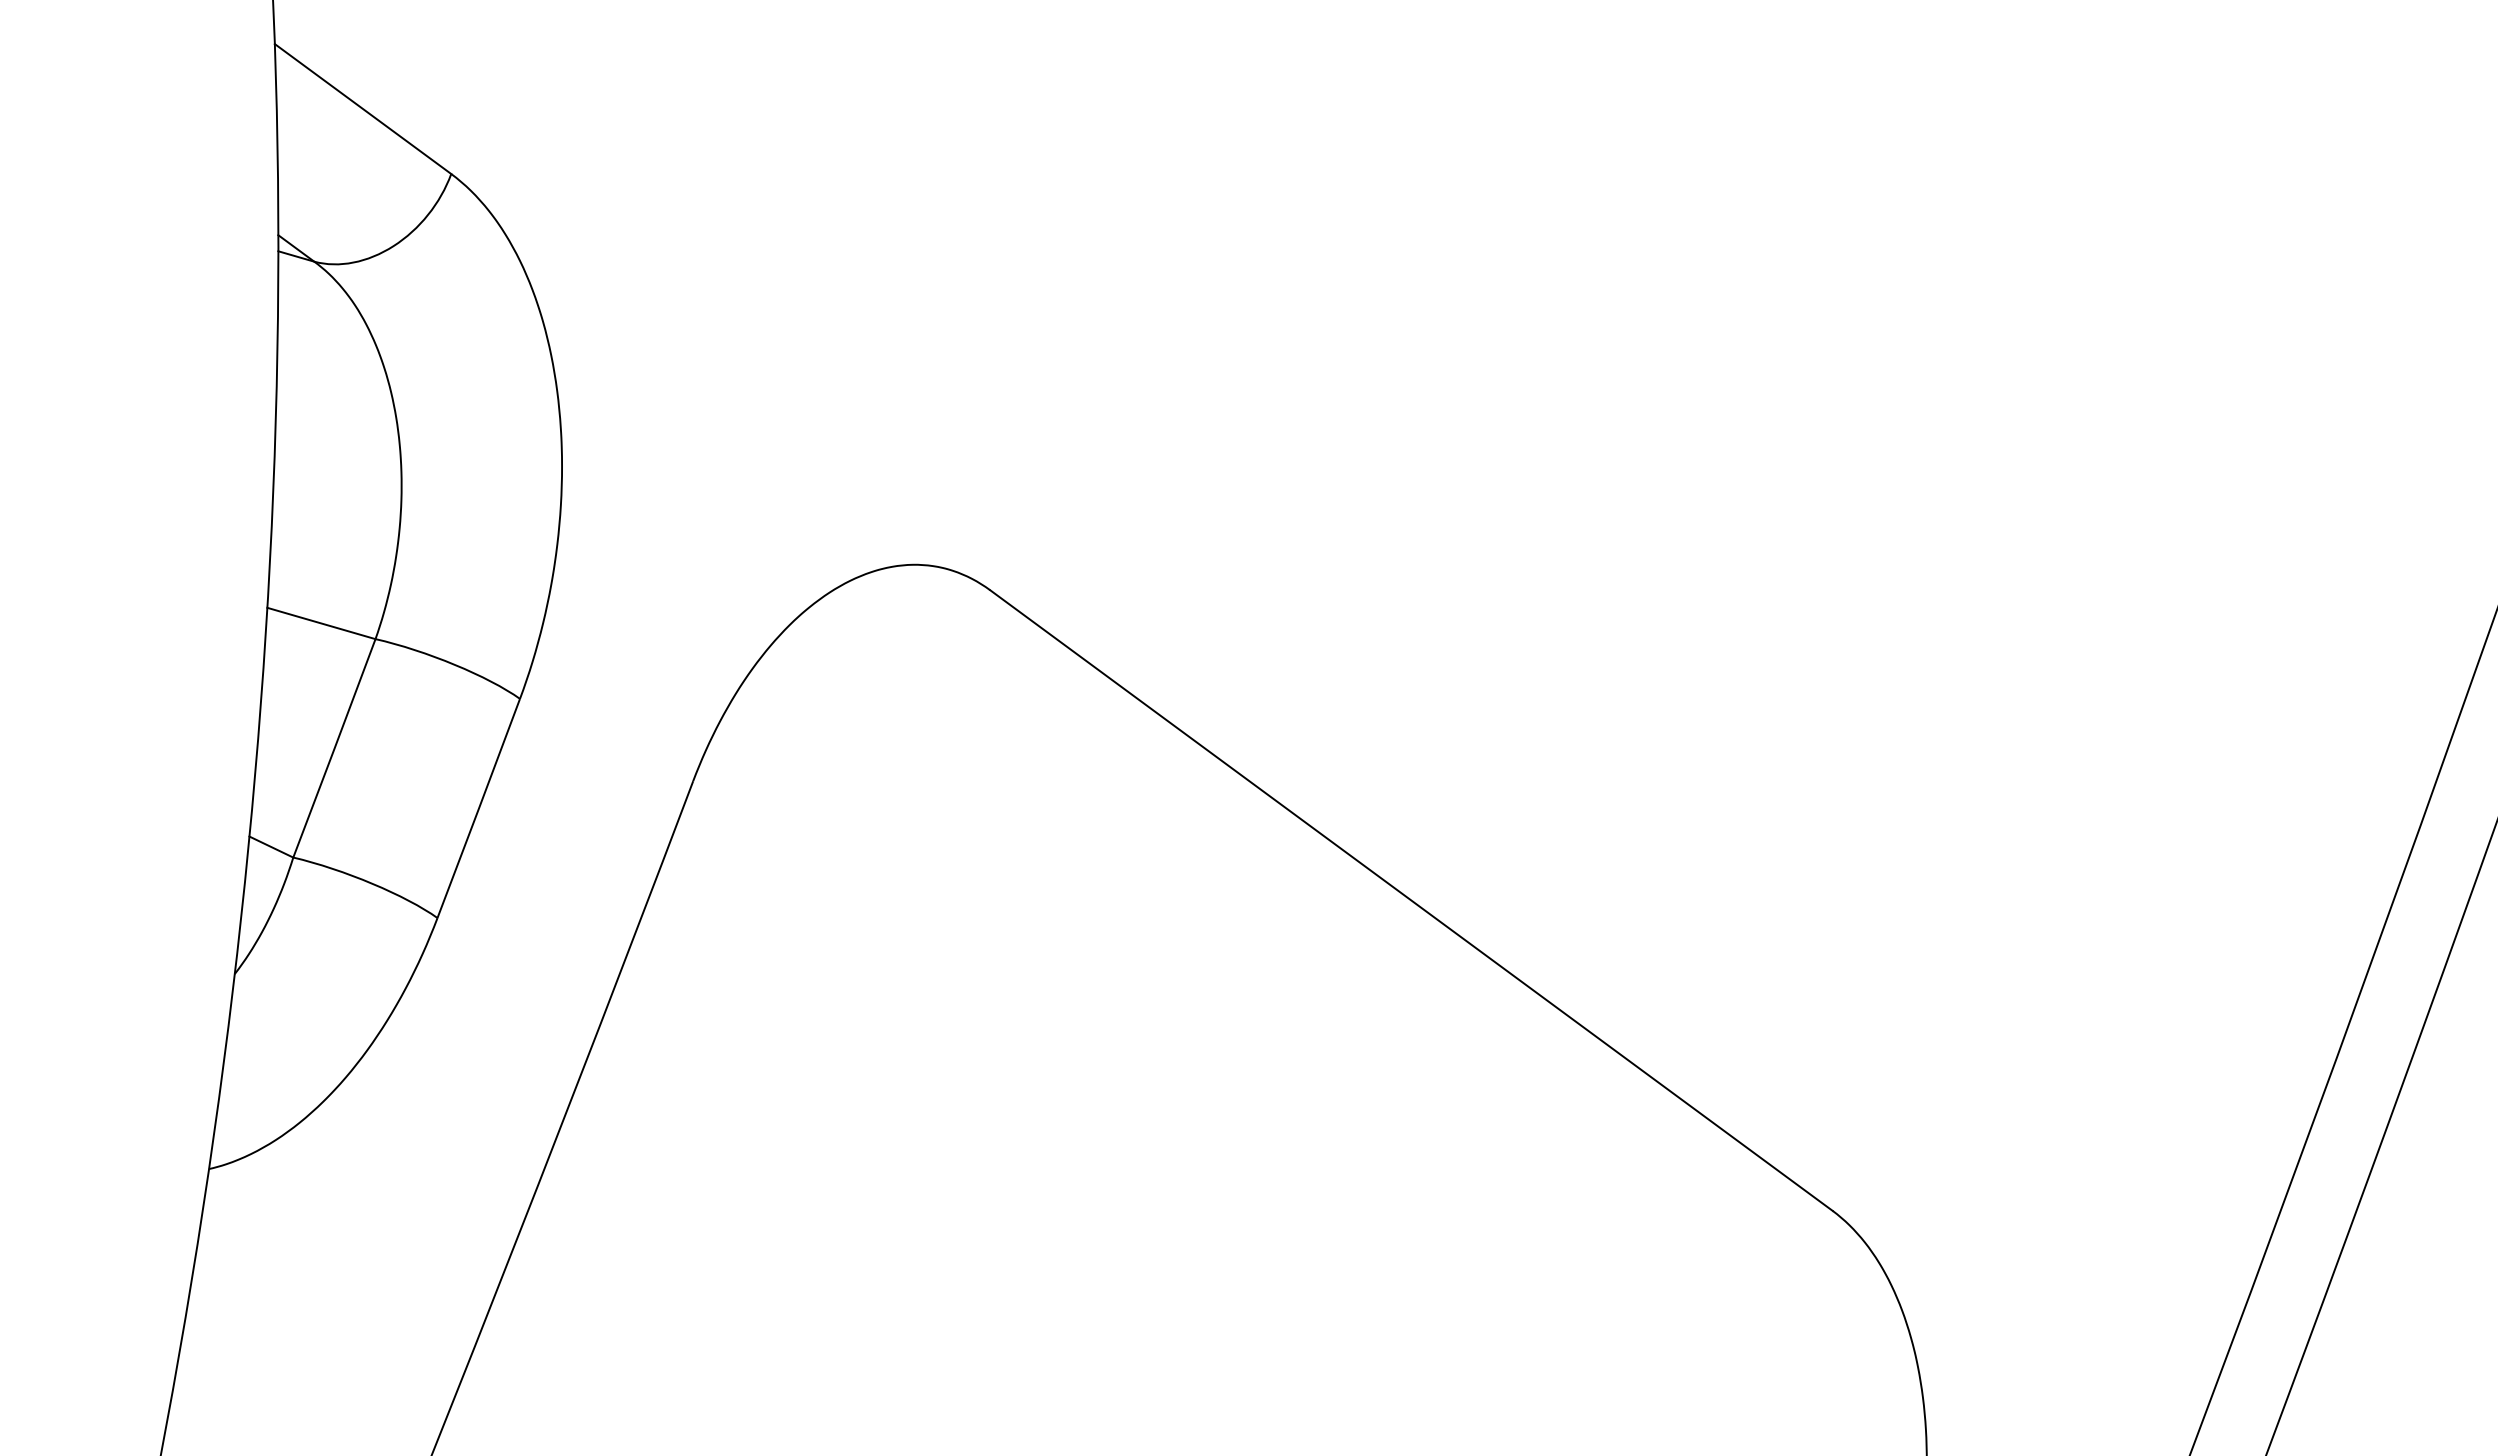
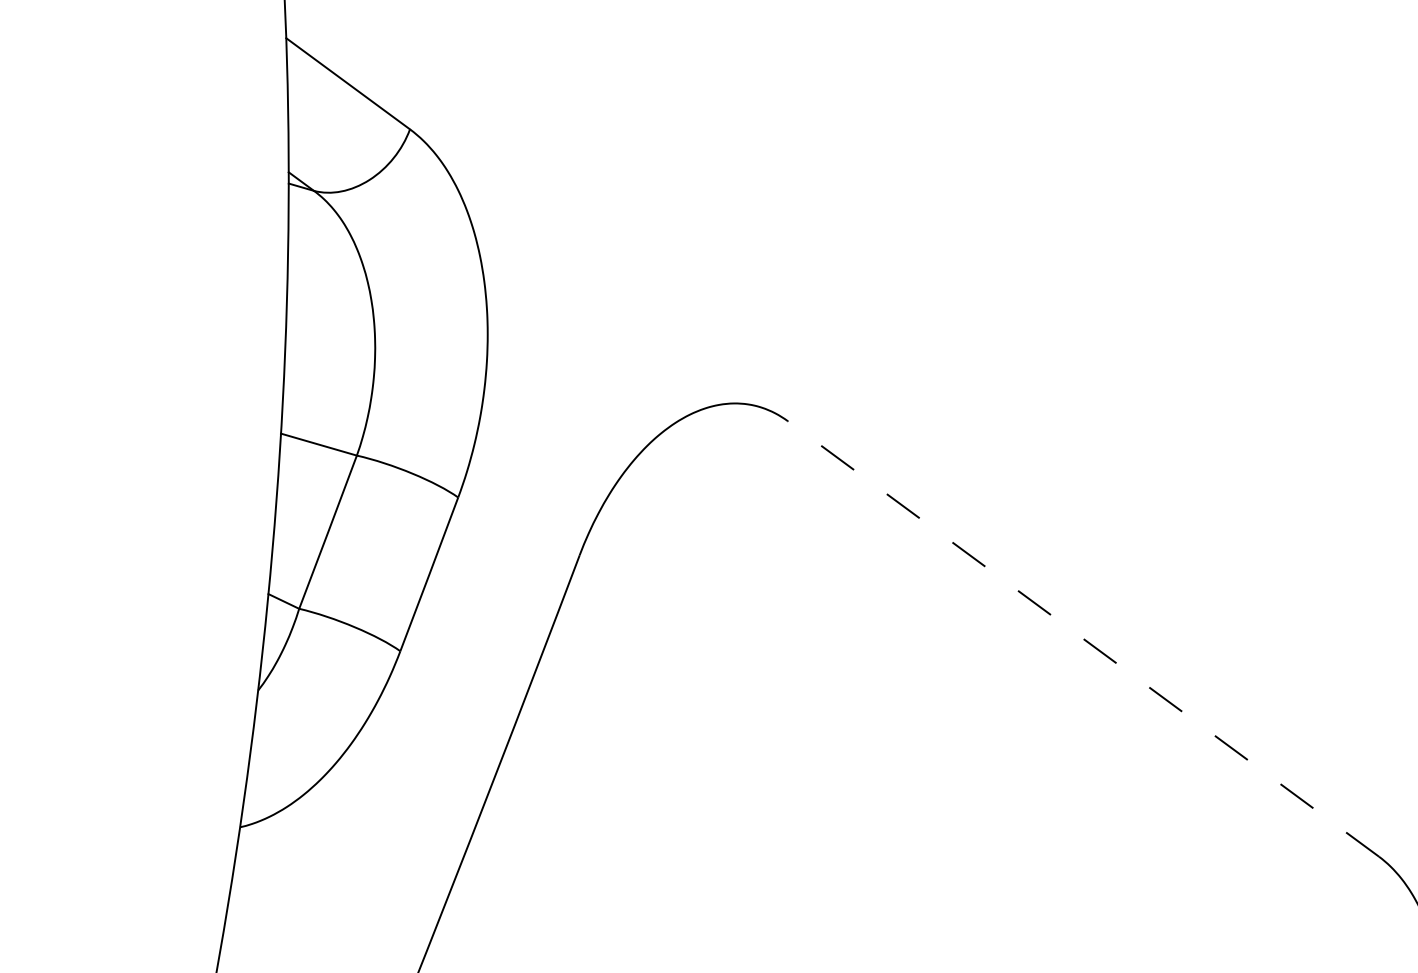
line: (1411, 900) -> (1083, 638), solid -> dashed

